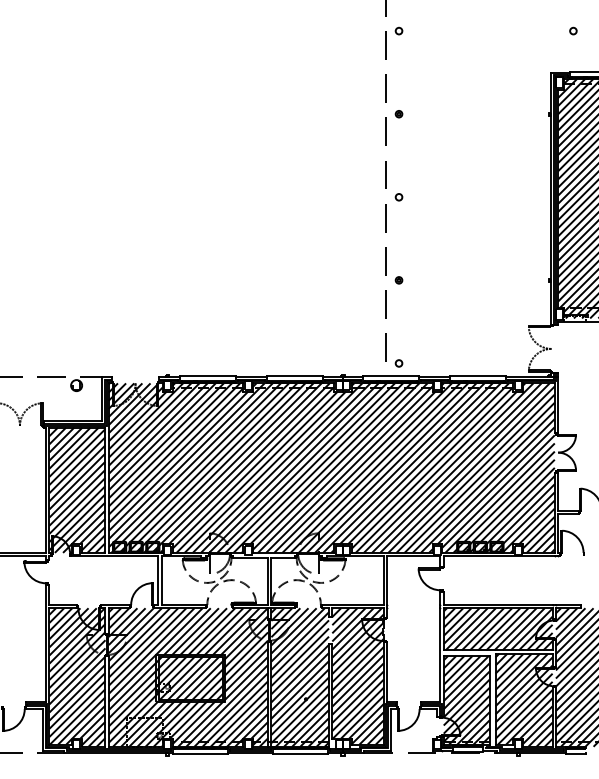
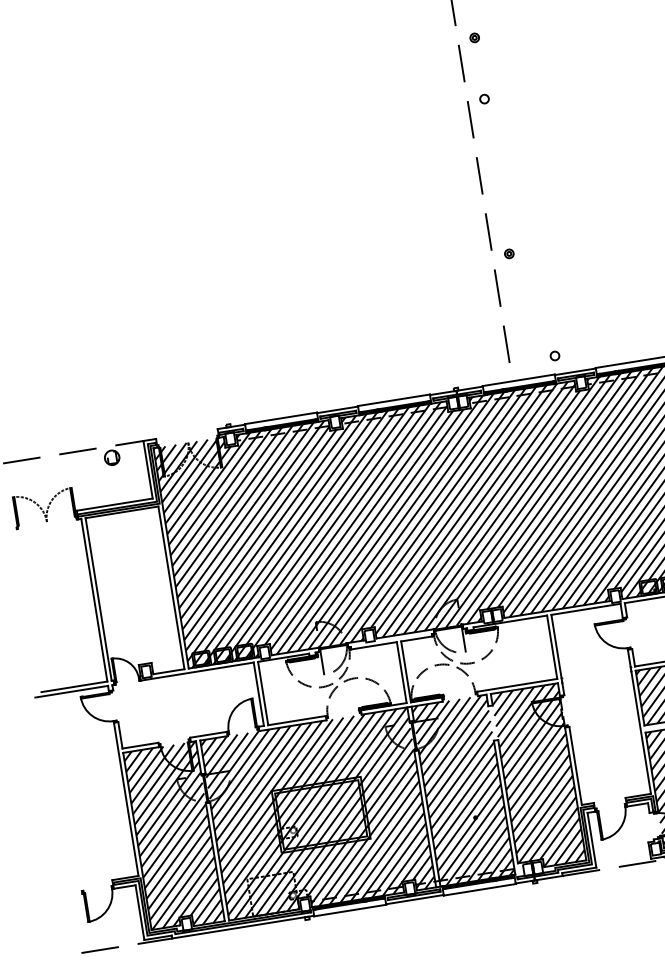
circle: (398, 197) -> (483, 99), moved
circle: (398, 363) -> (554, 356), moved
hatch: (77, 489) -> (134, 592), removed

